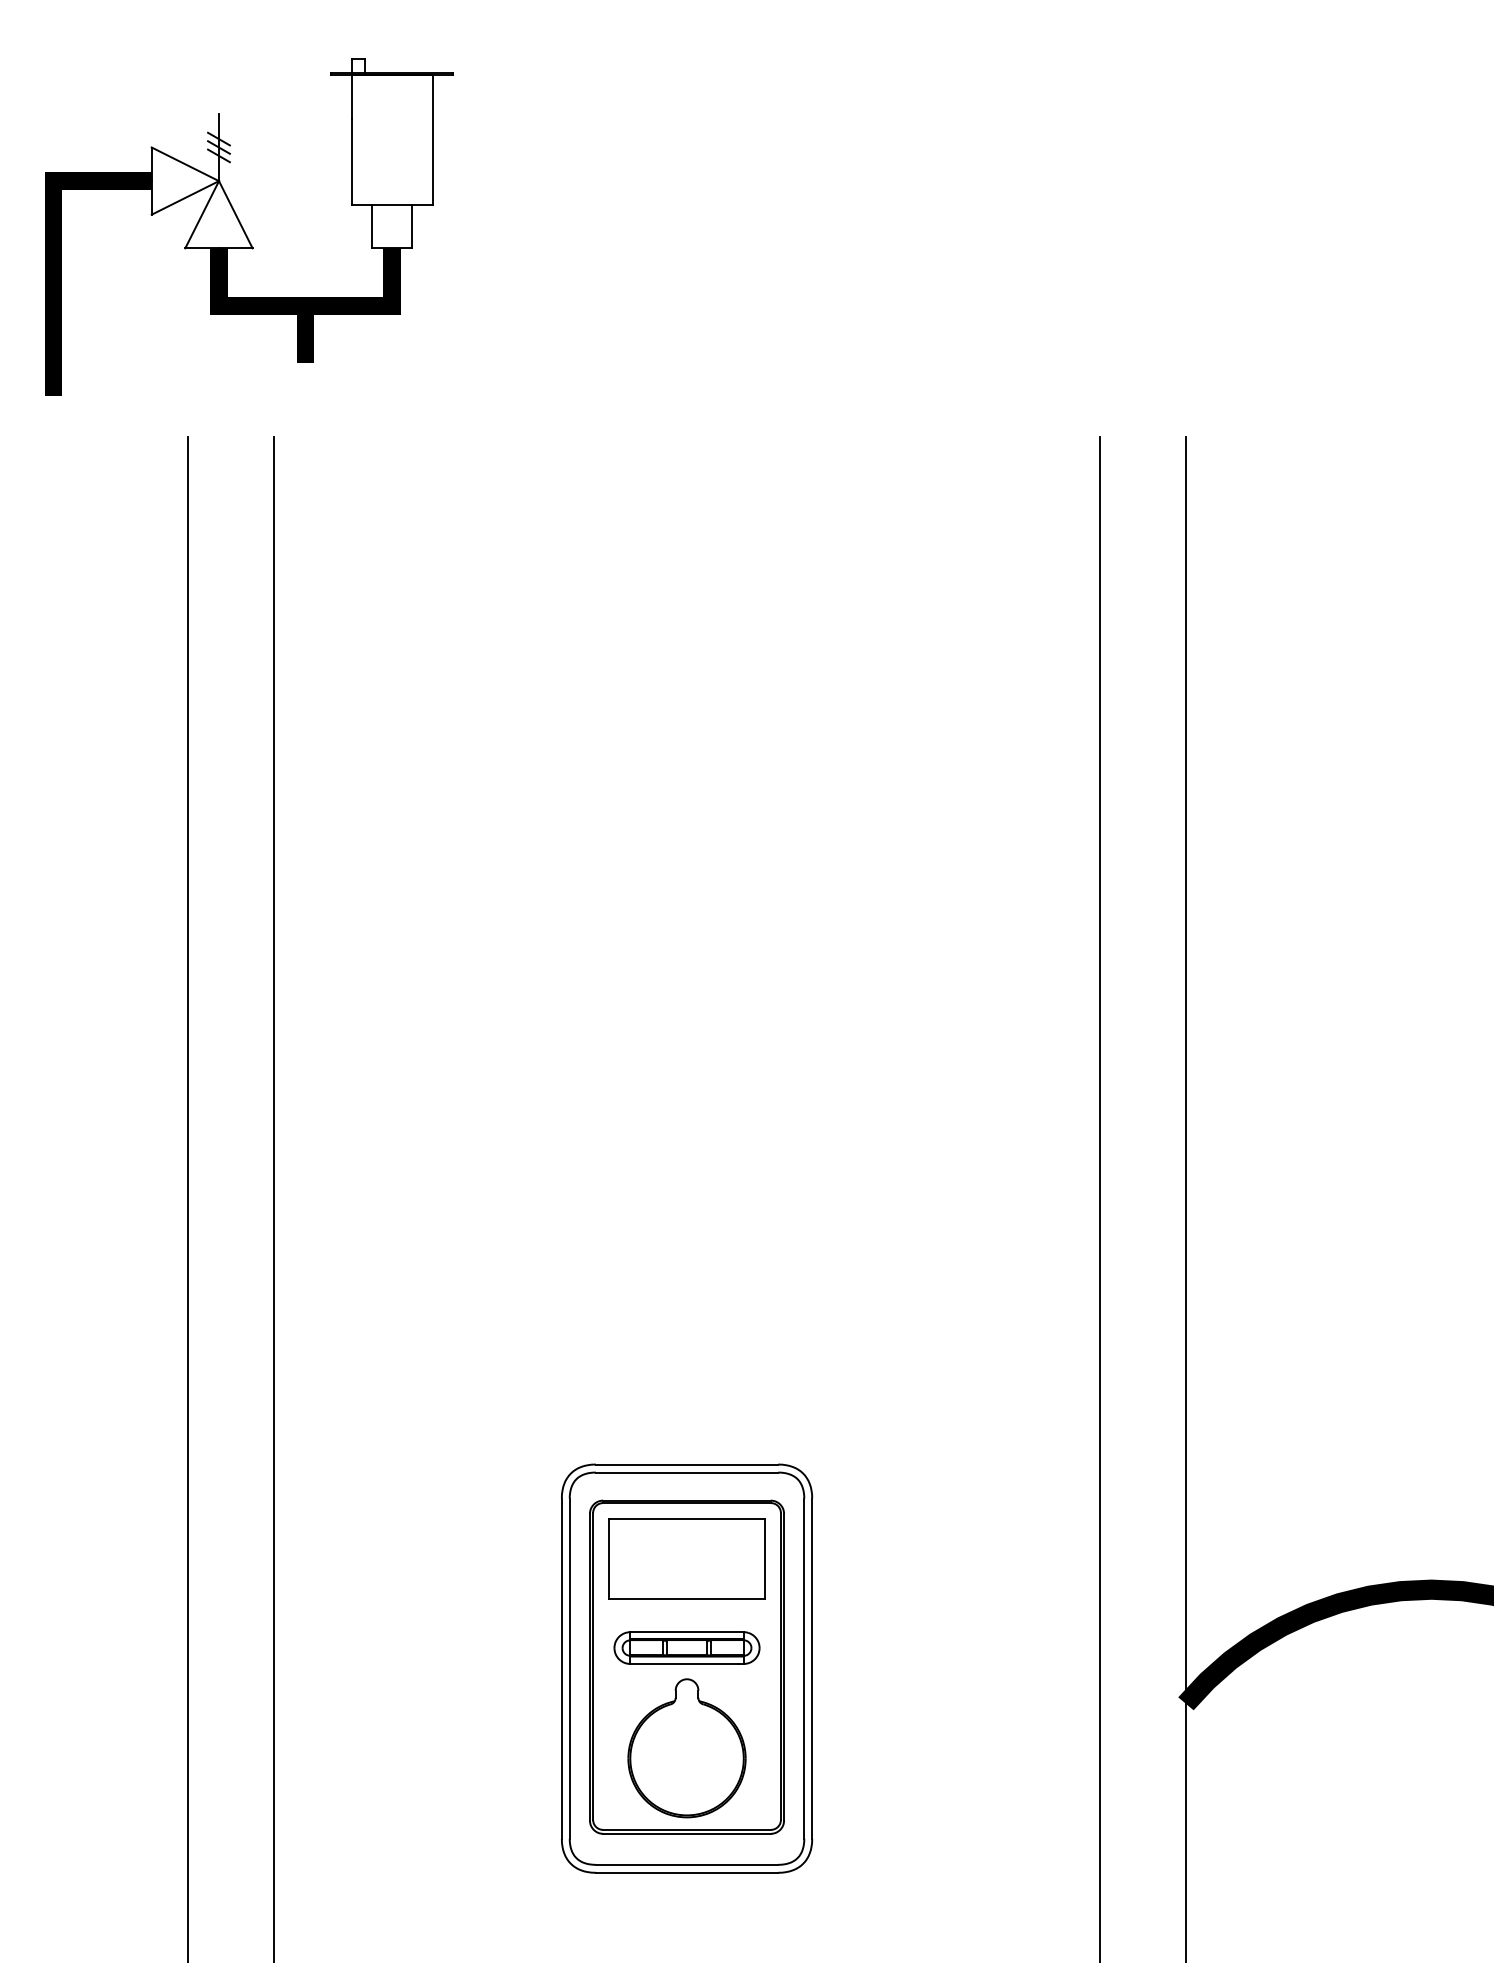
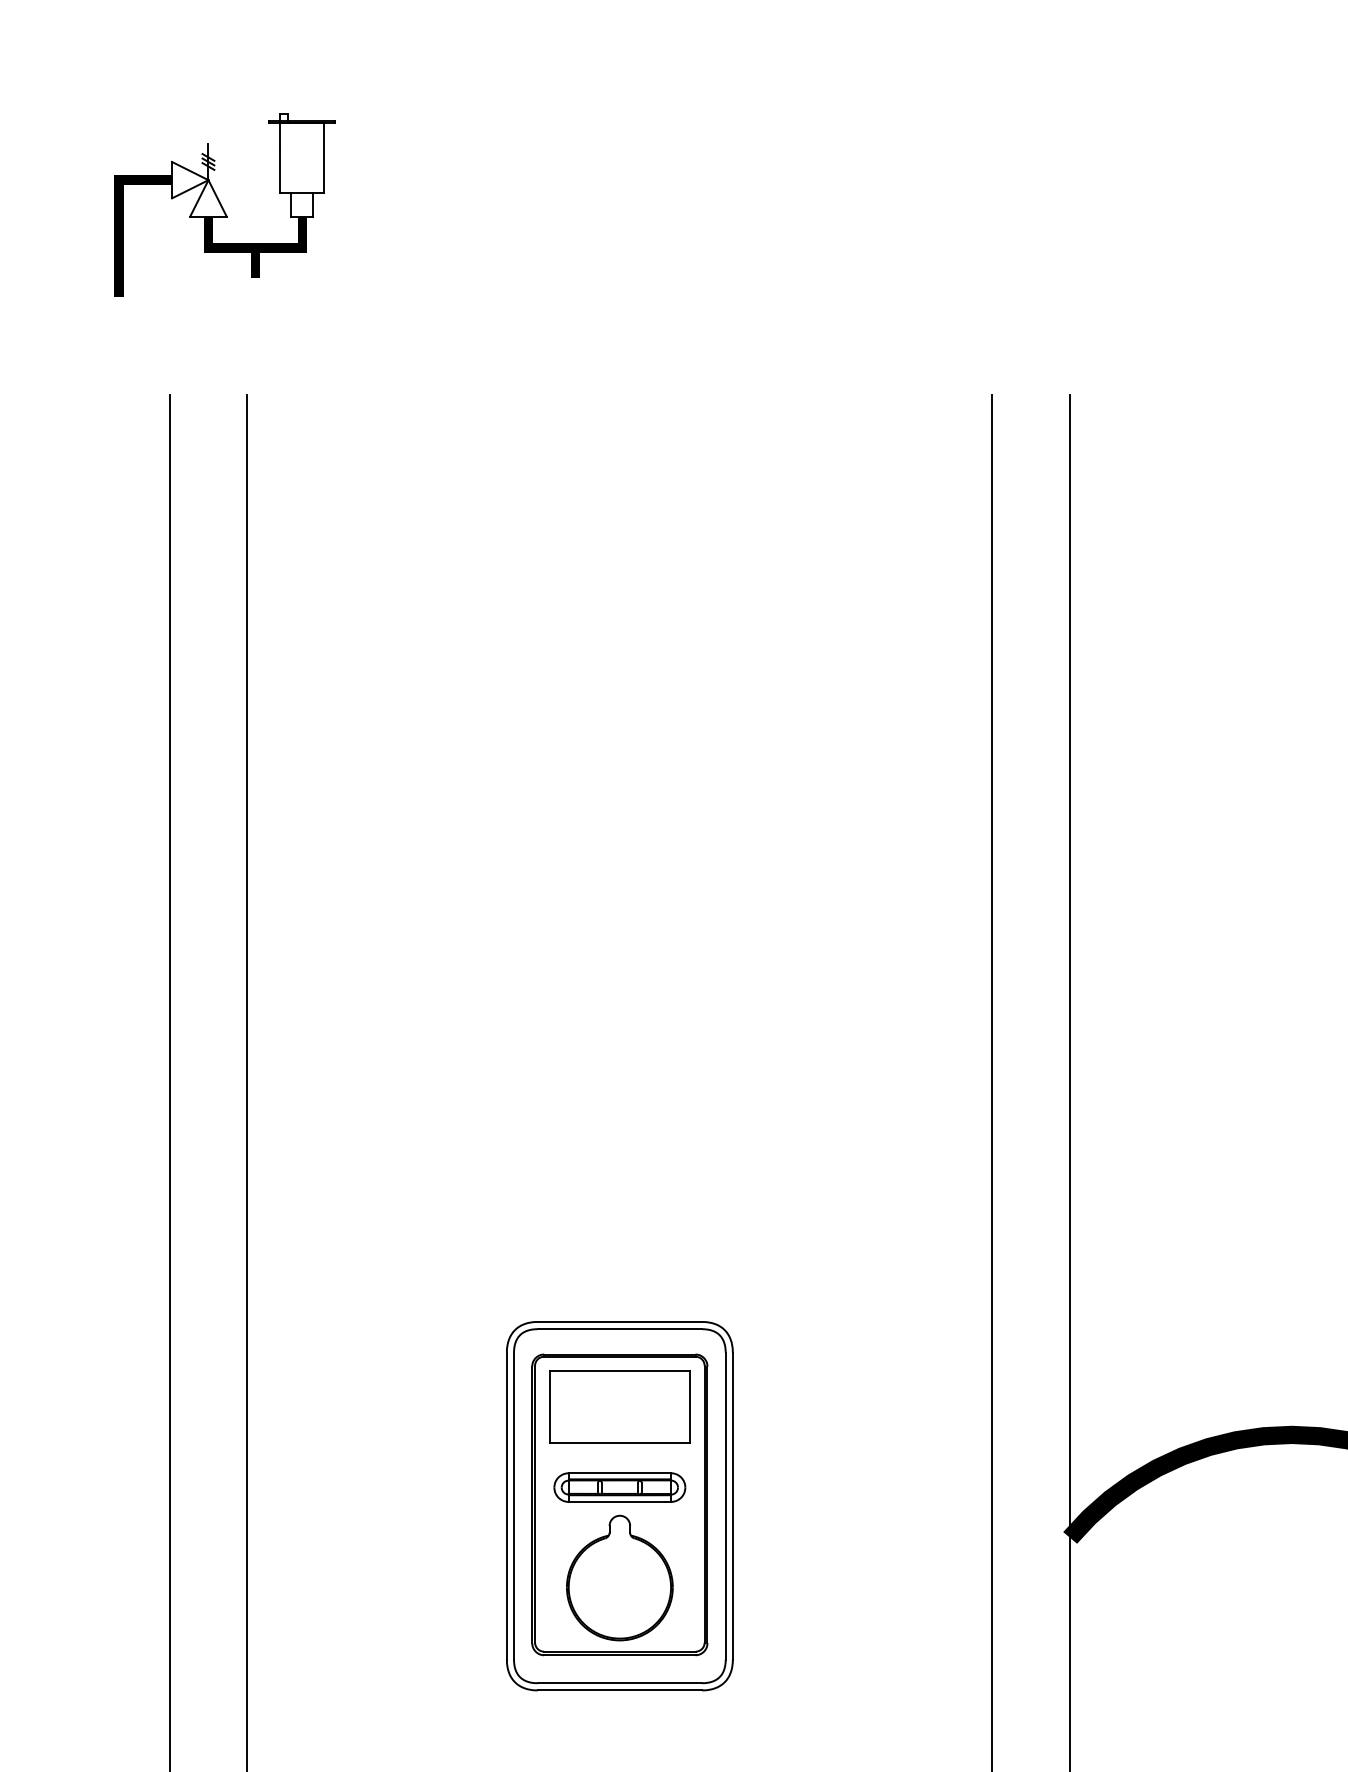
part: (248, 226) -> (224, 204), size x0.6

